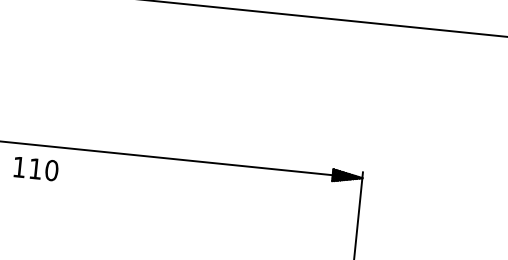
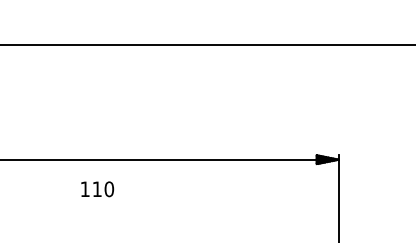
text: (35, 169) -> (97, 189), moved

